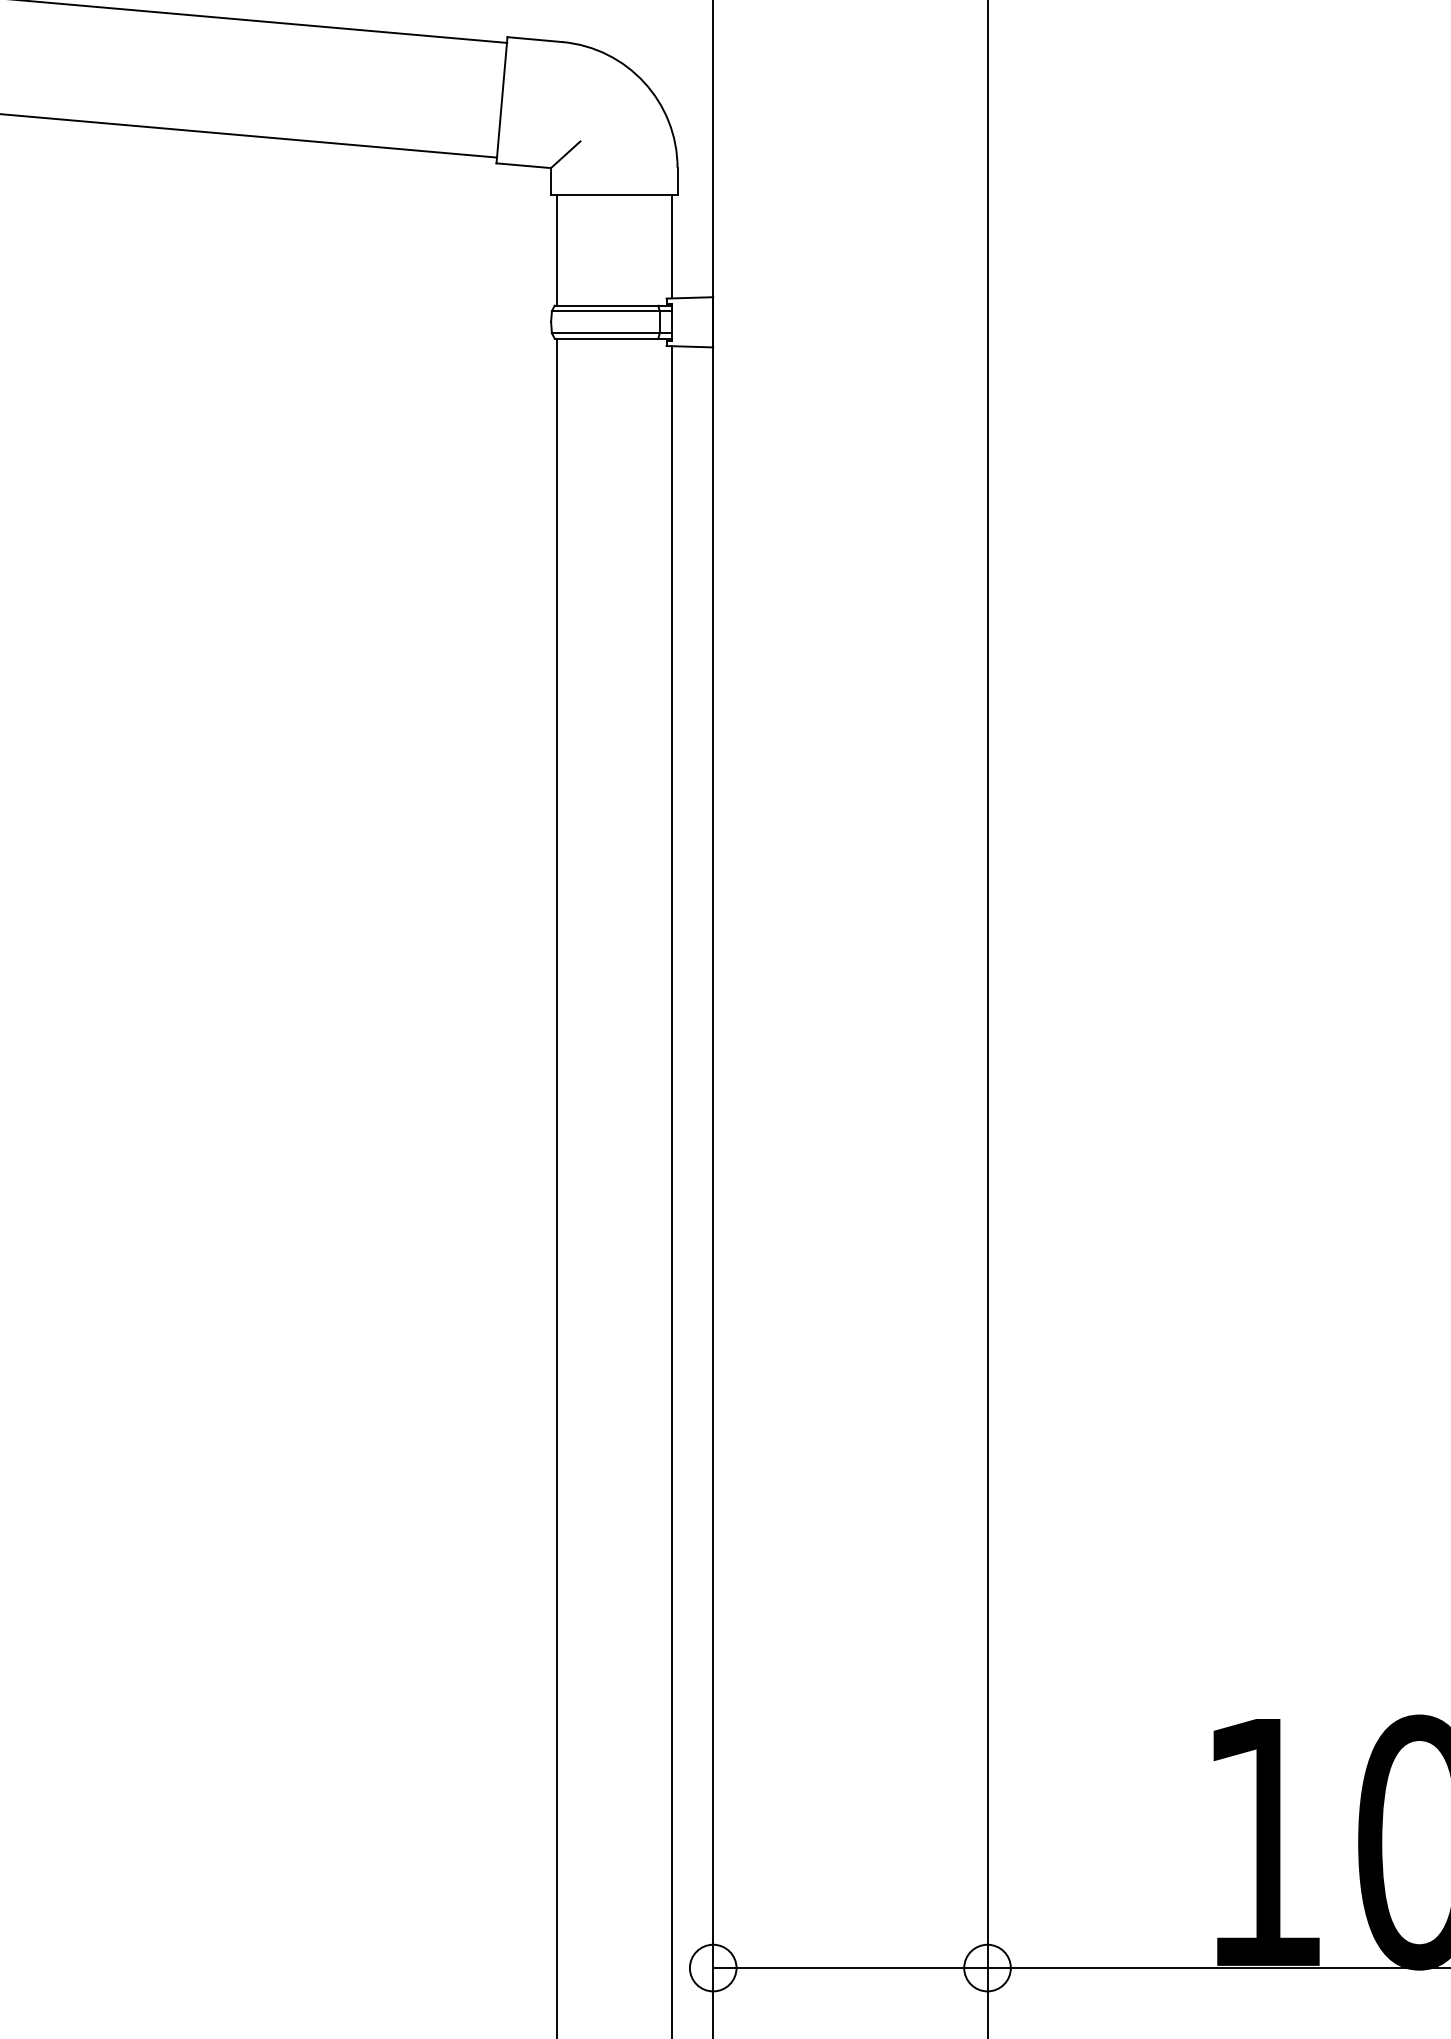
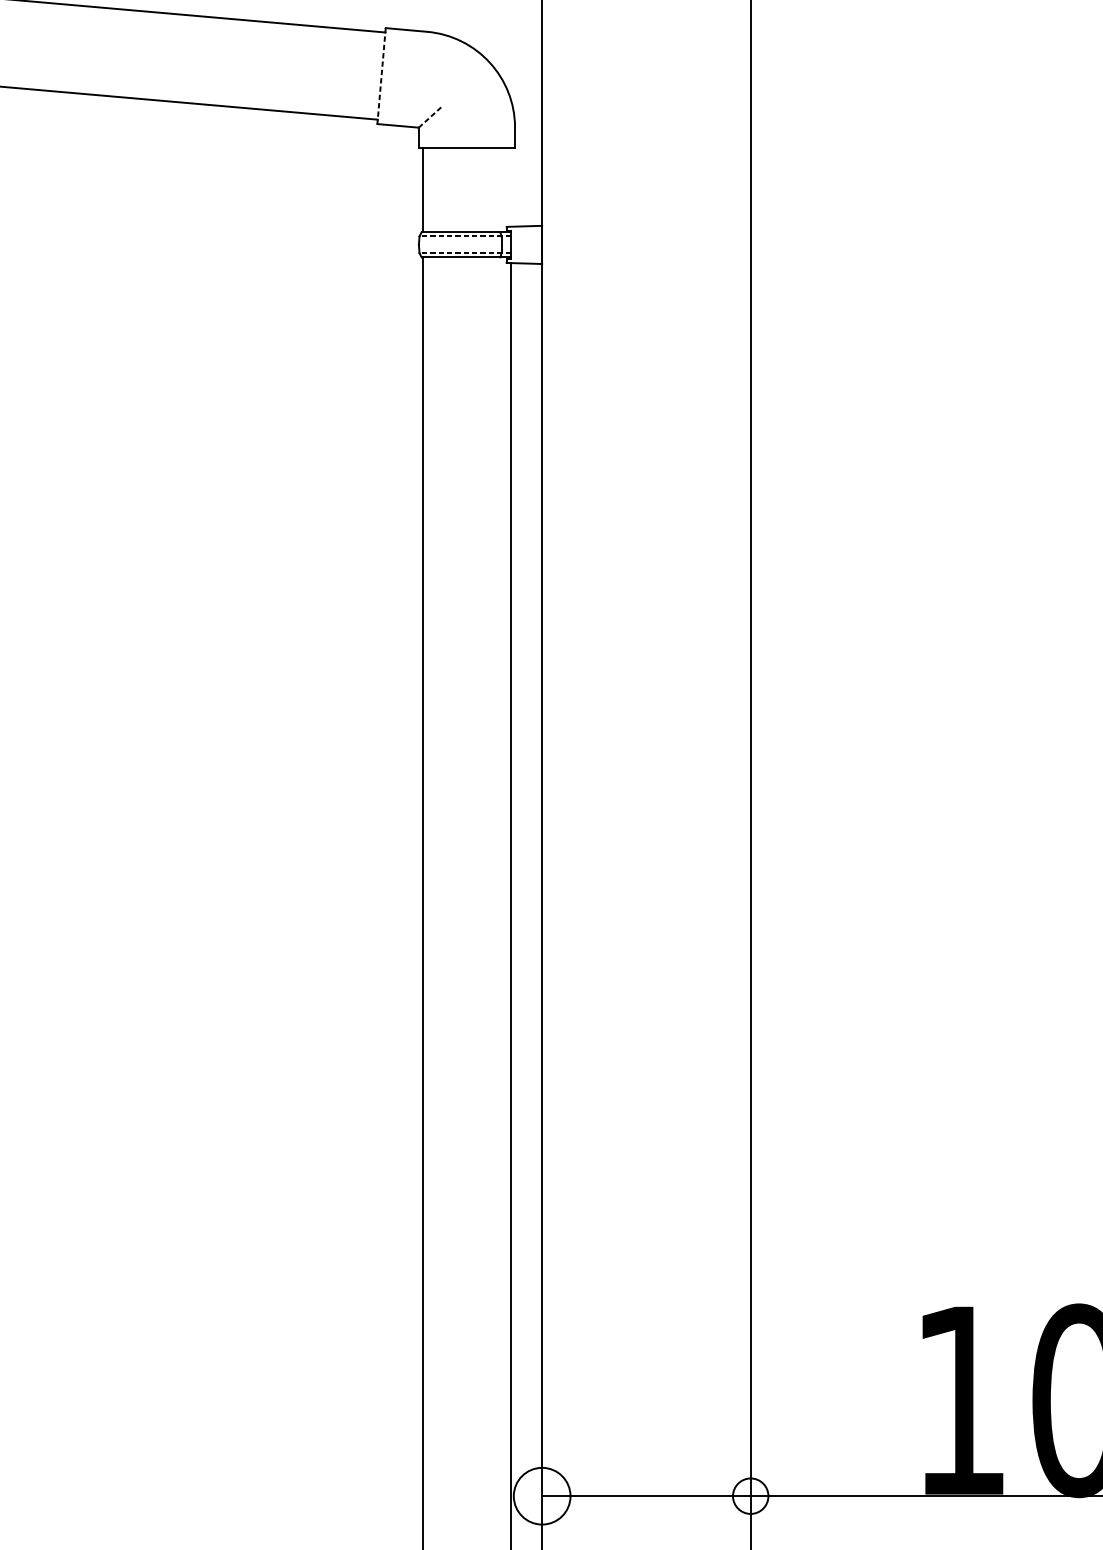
line: (501, 100) -> (381, 76), solid -> dashed
line: (565, 154) -> (429, 117), solid -> dashed
line: (672, 246) -> (511, 187), removed
line: (611, 311) -> (464, 236), solid -> dashed
line: (611, 333) -> (464, 253), solid -> dashed
circle: (712, 1967) -> (541, 1495), size x1.6

